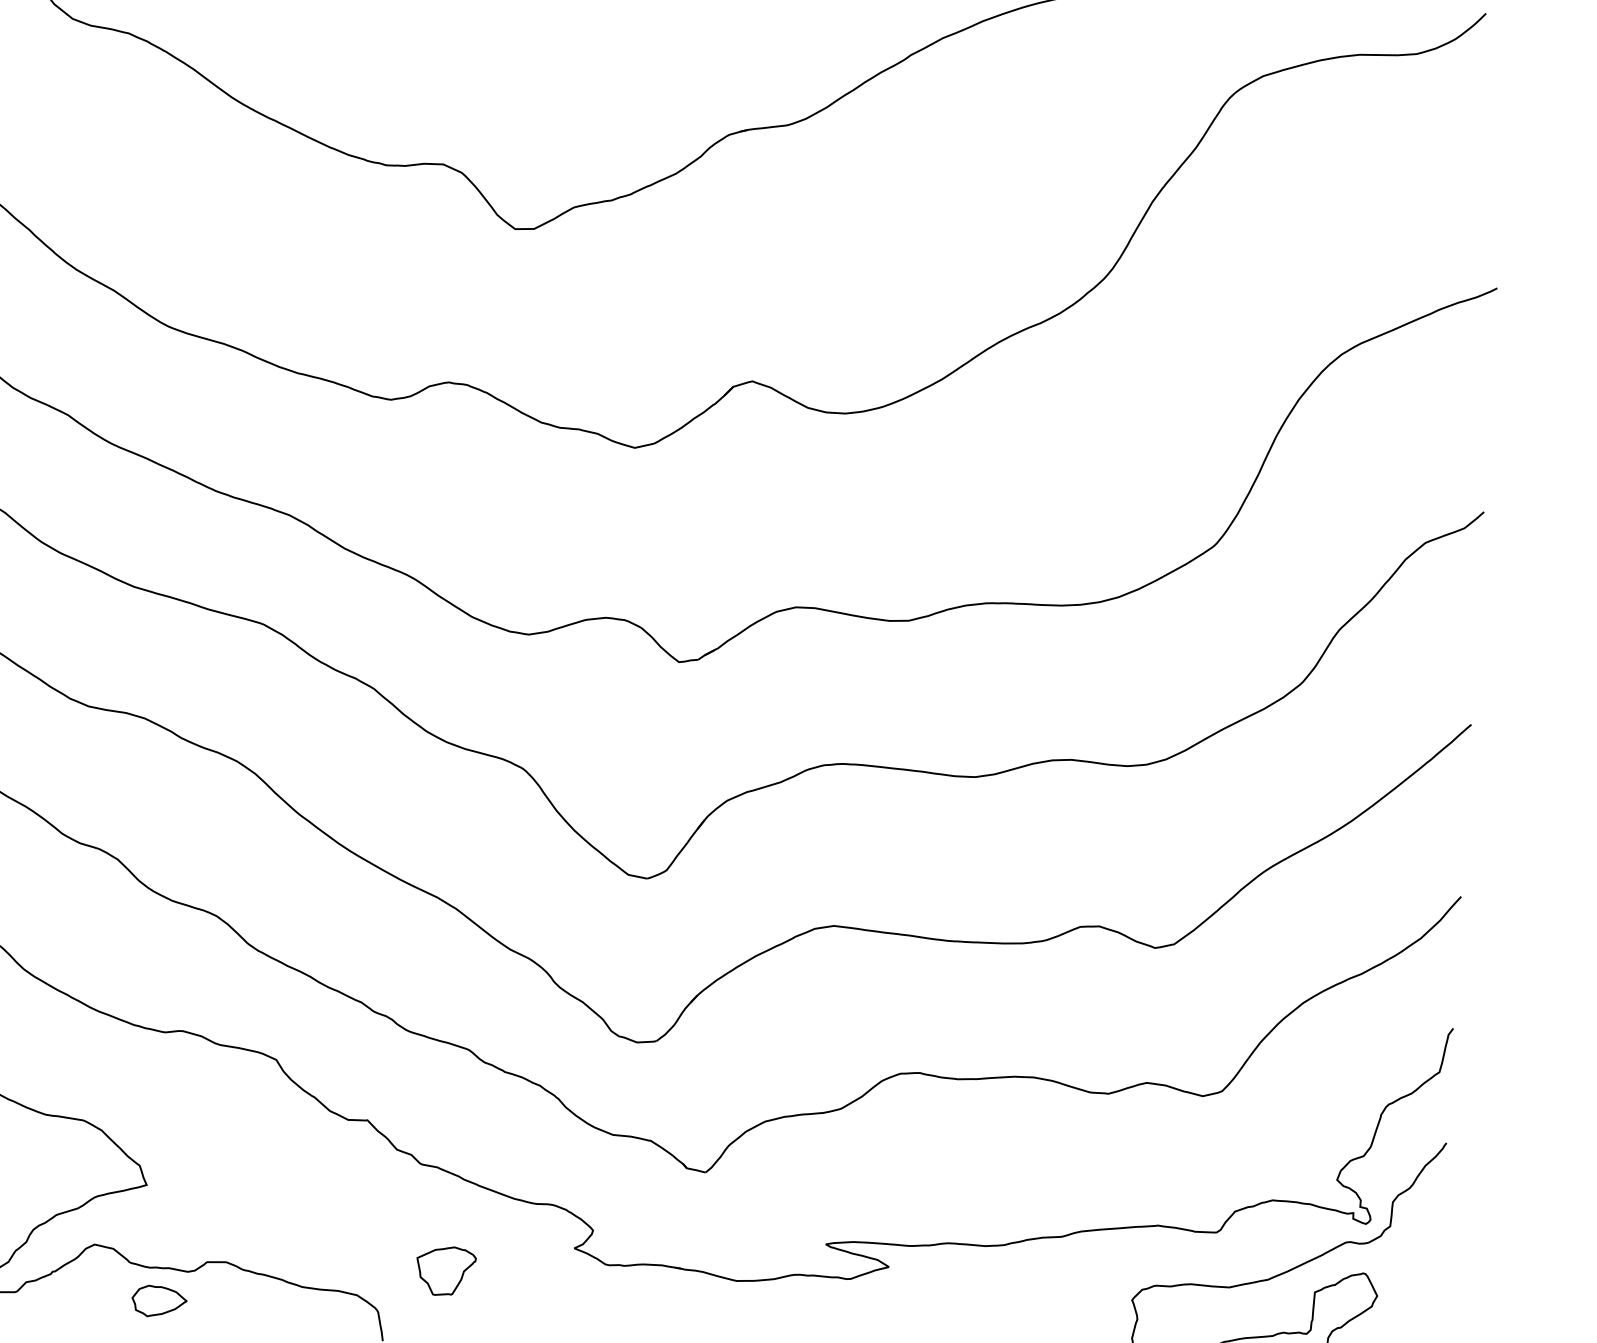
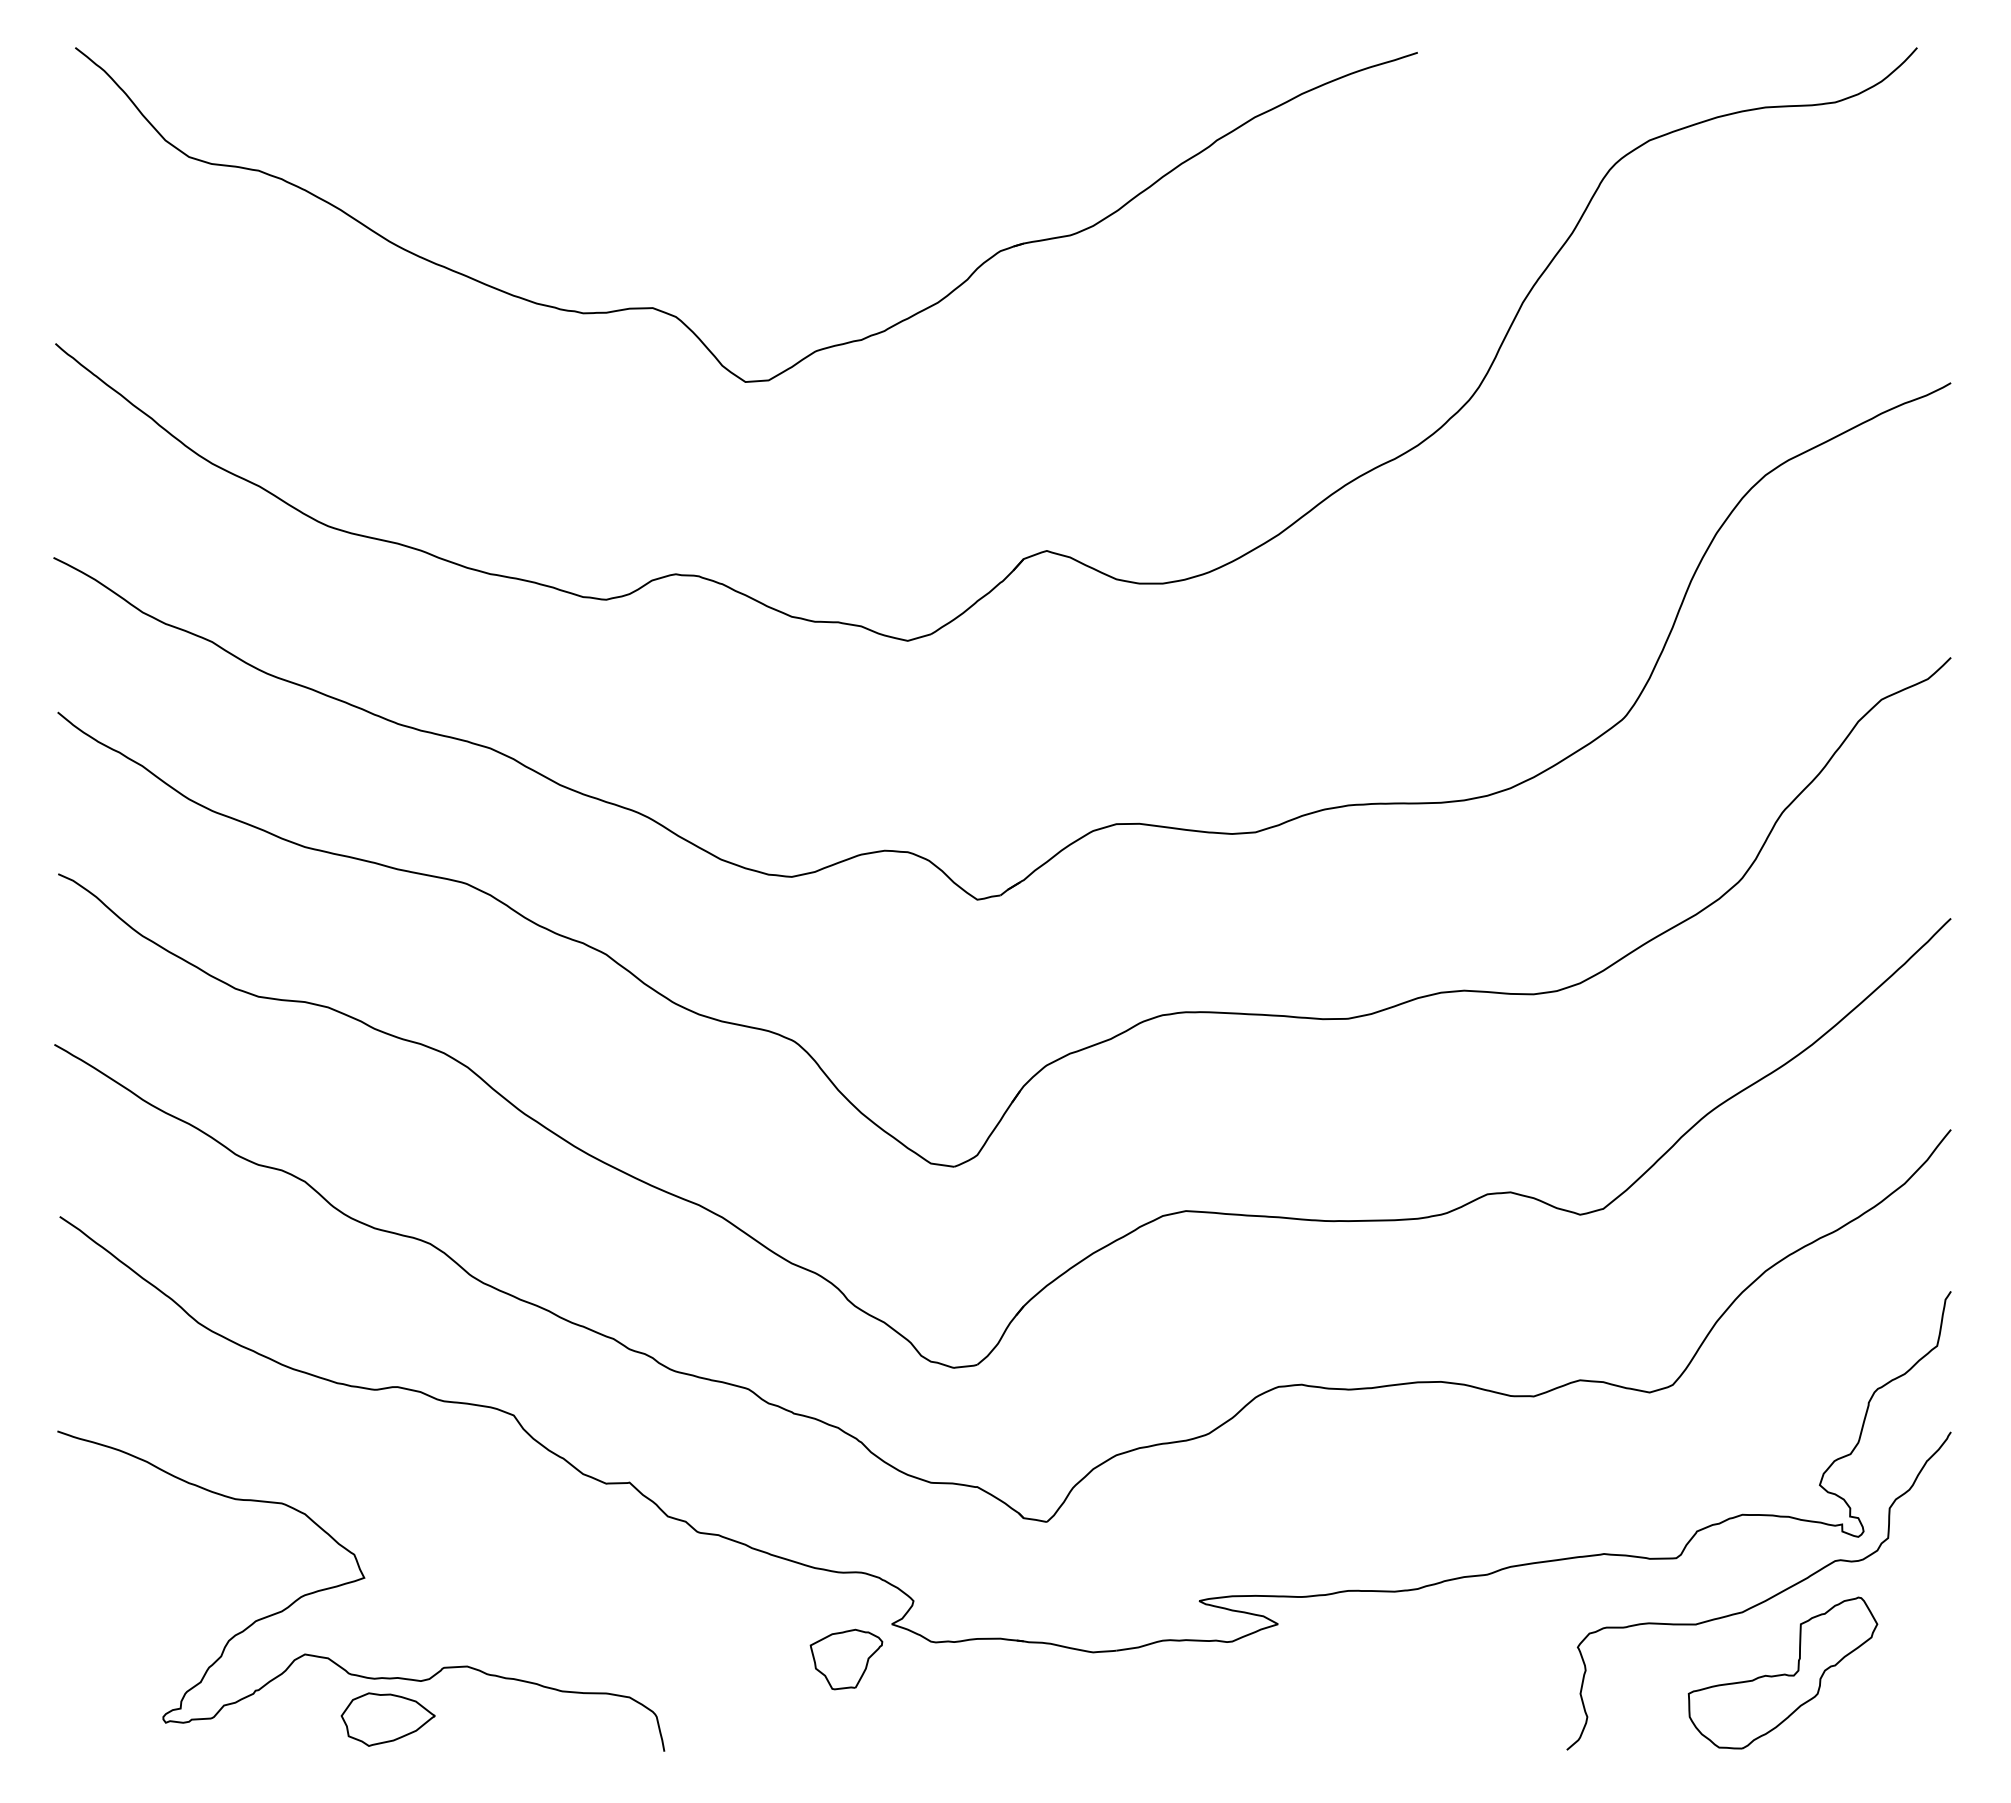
part: (445, 1271) -> (846, 1659), moved
part: (159, 1301) -> (388, 1719), size x1.4

